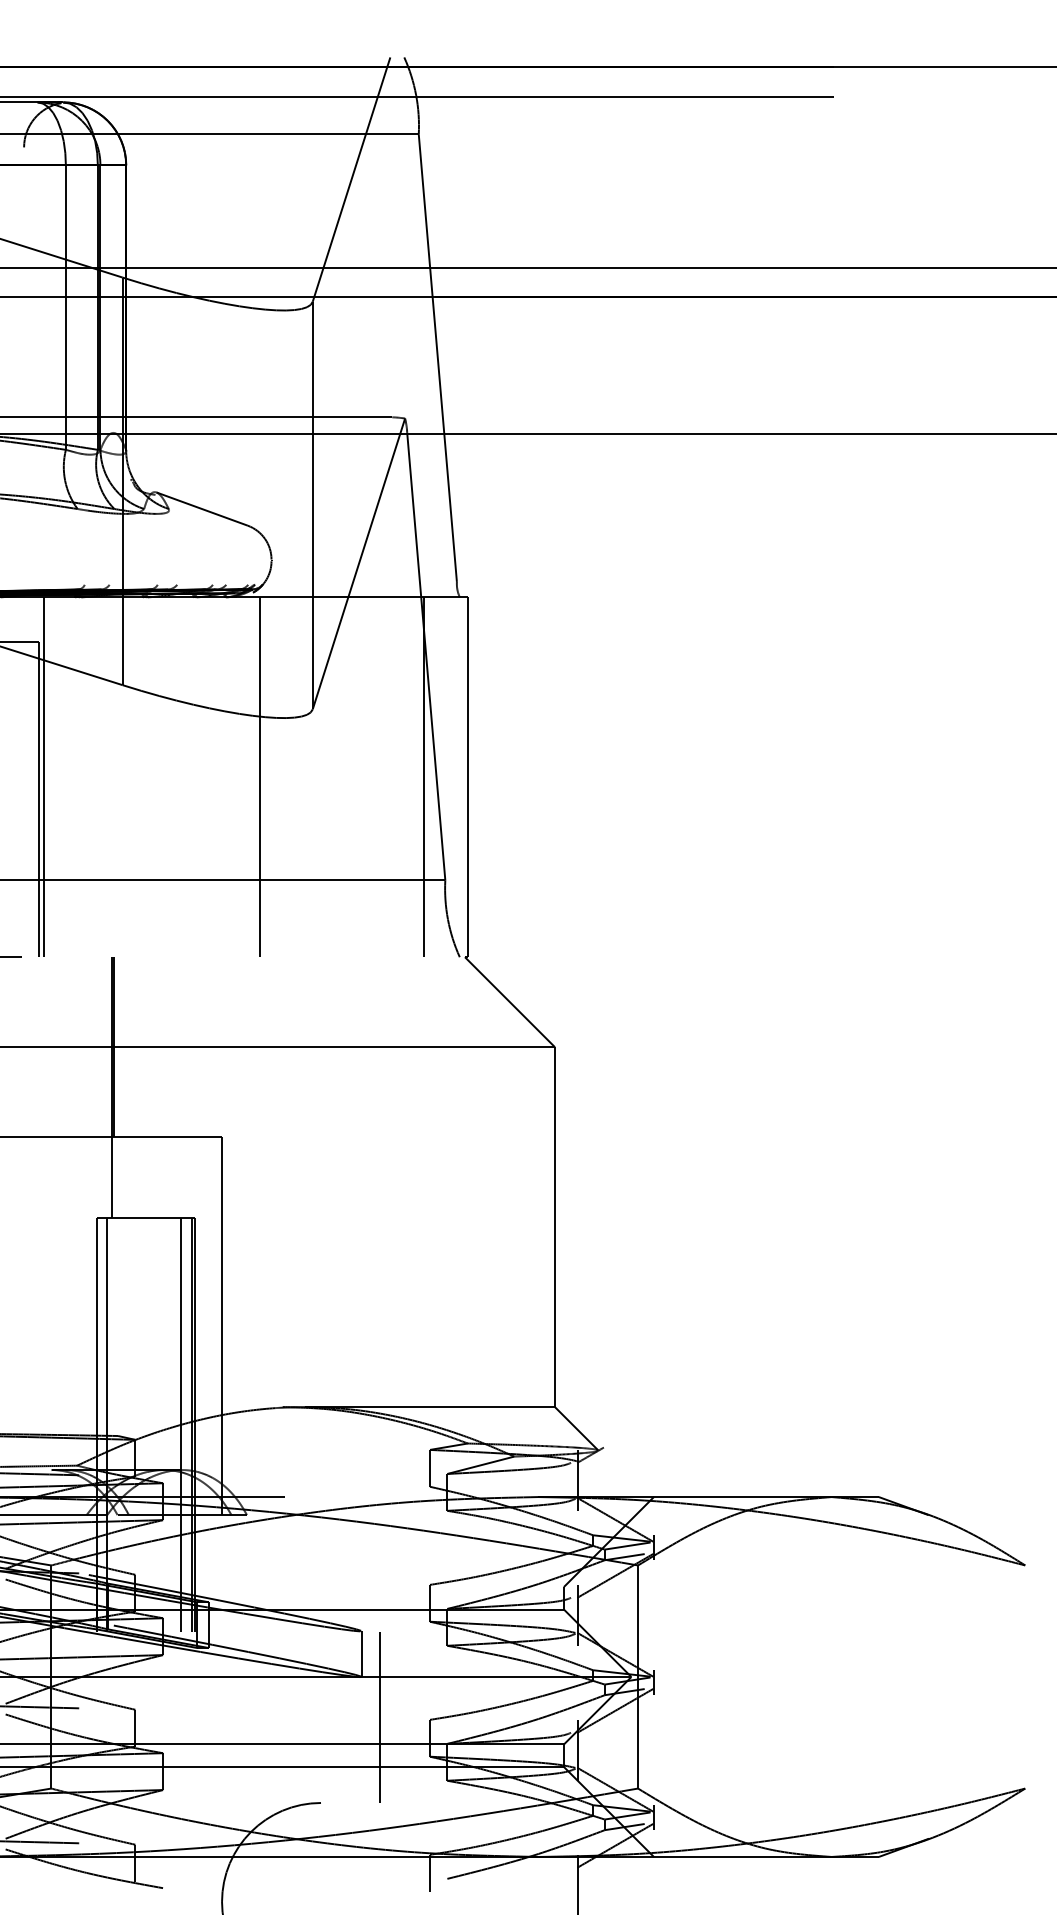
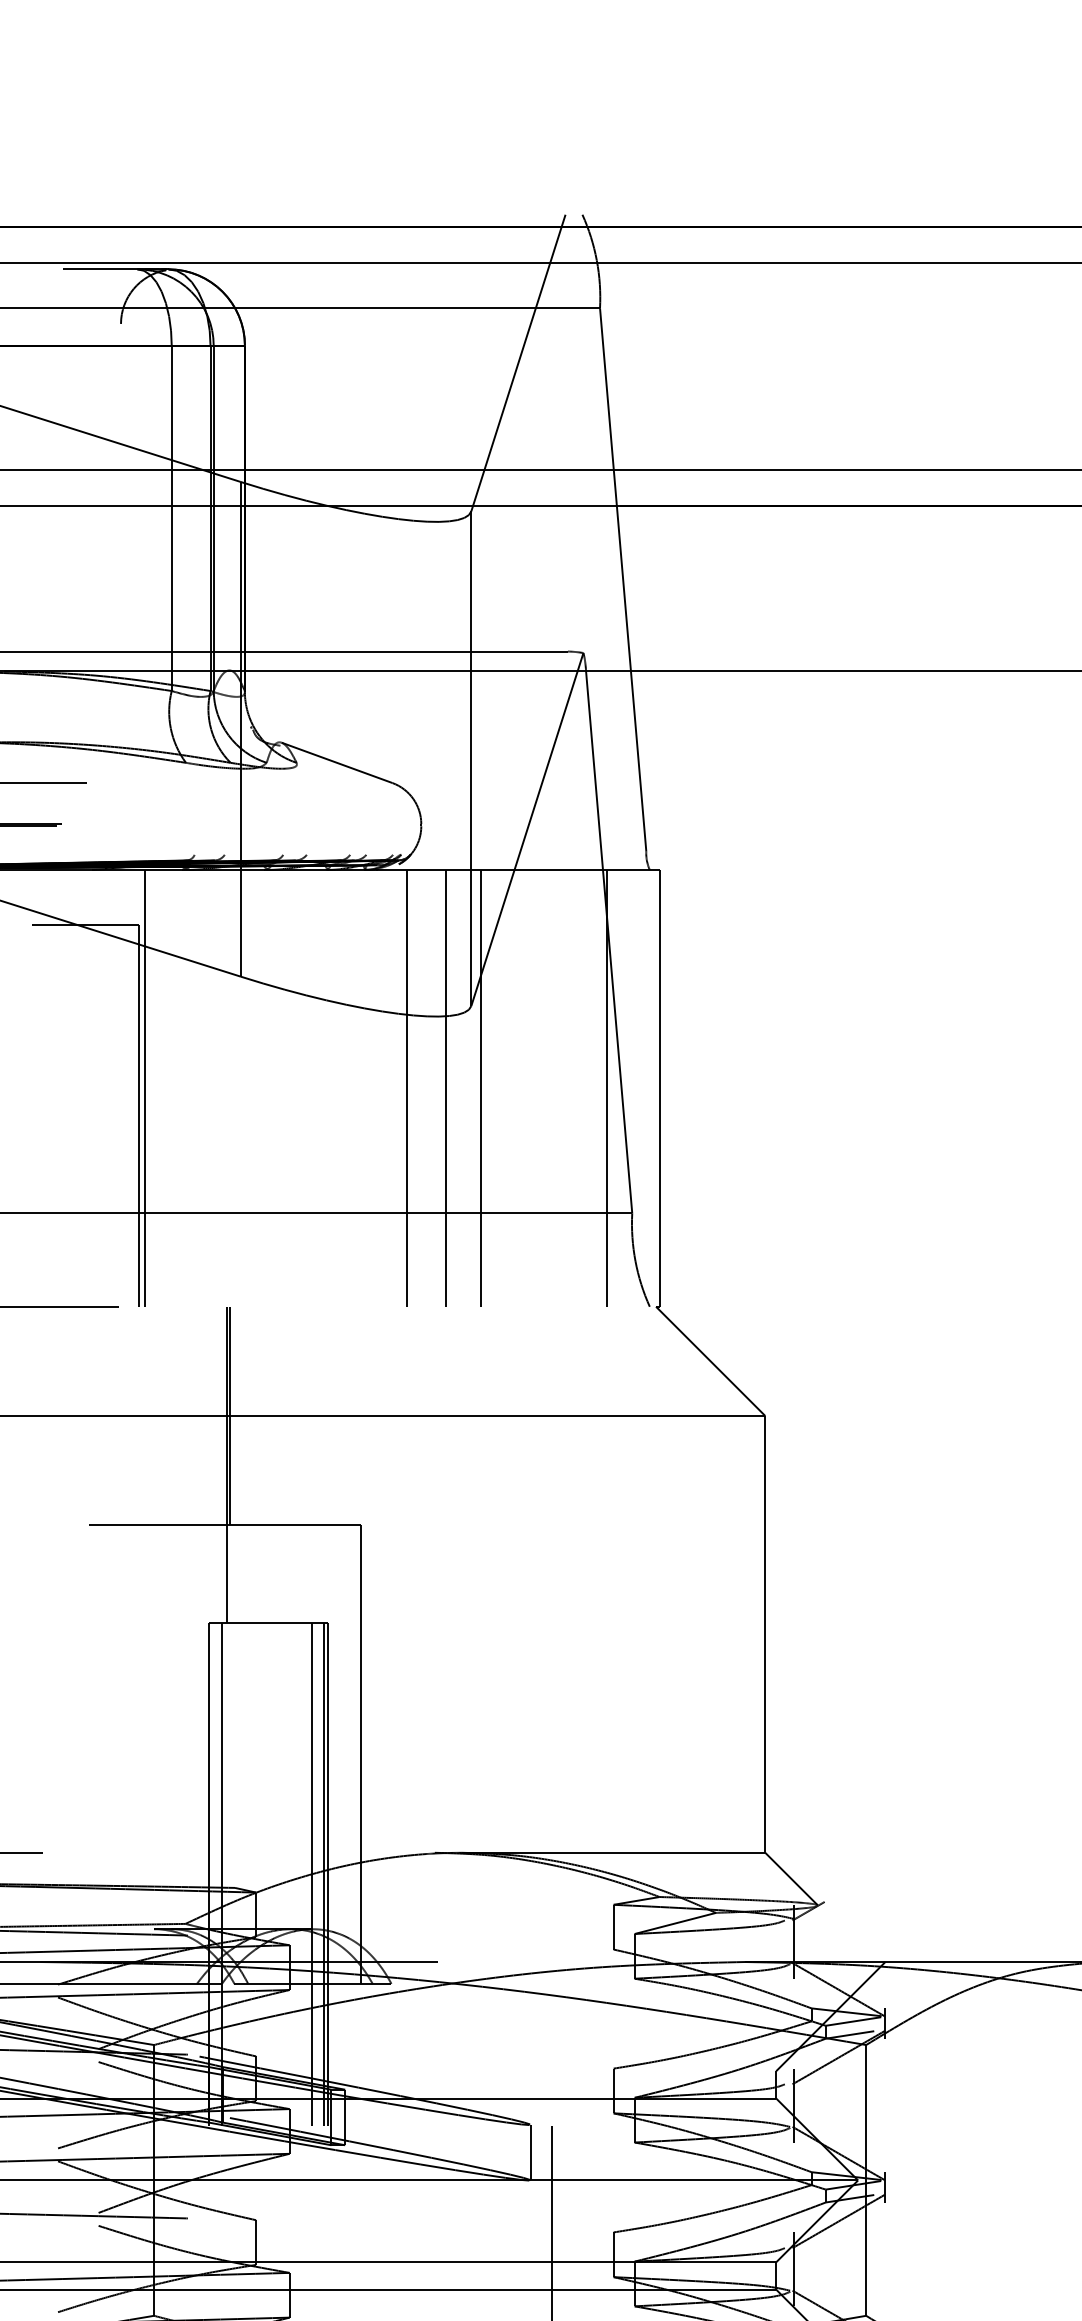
line: (292, 777) -> (446, 1088), added
line: (320, 777) -> (480, 1088), added

